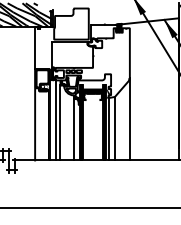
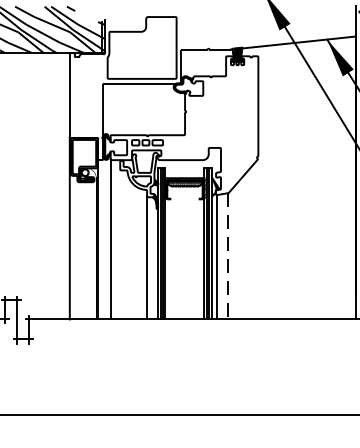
line: (129, 119) -> (257, 237), removed
line: (60, 122) -> (120, 243), removed
line: (114, 128) -> (227, 255), solid -> dashed

